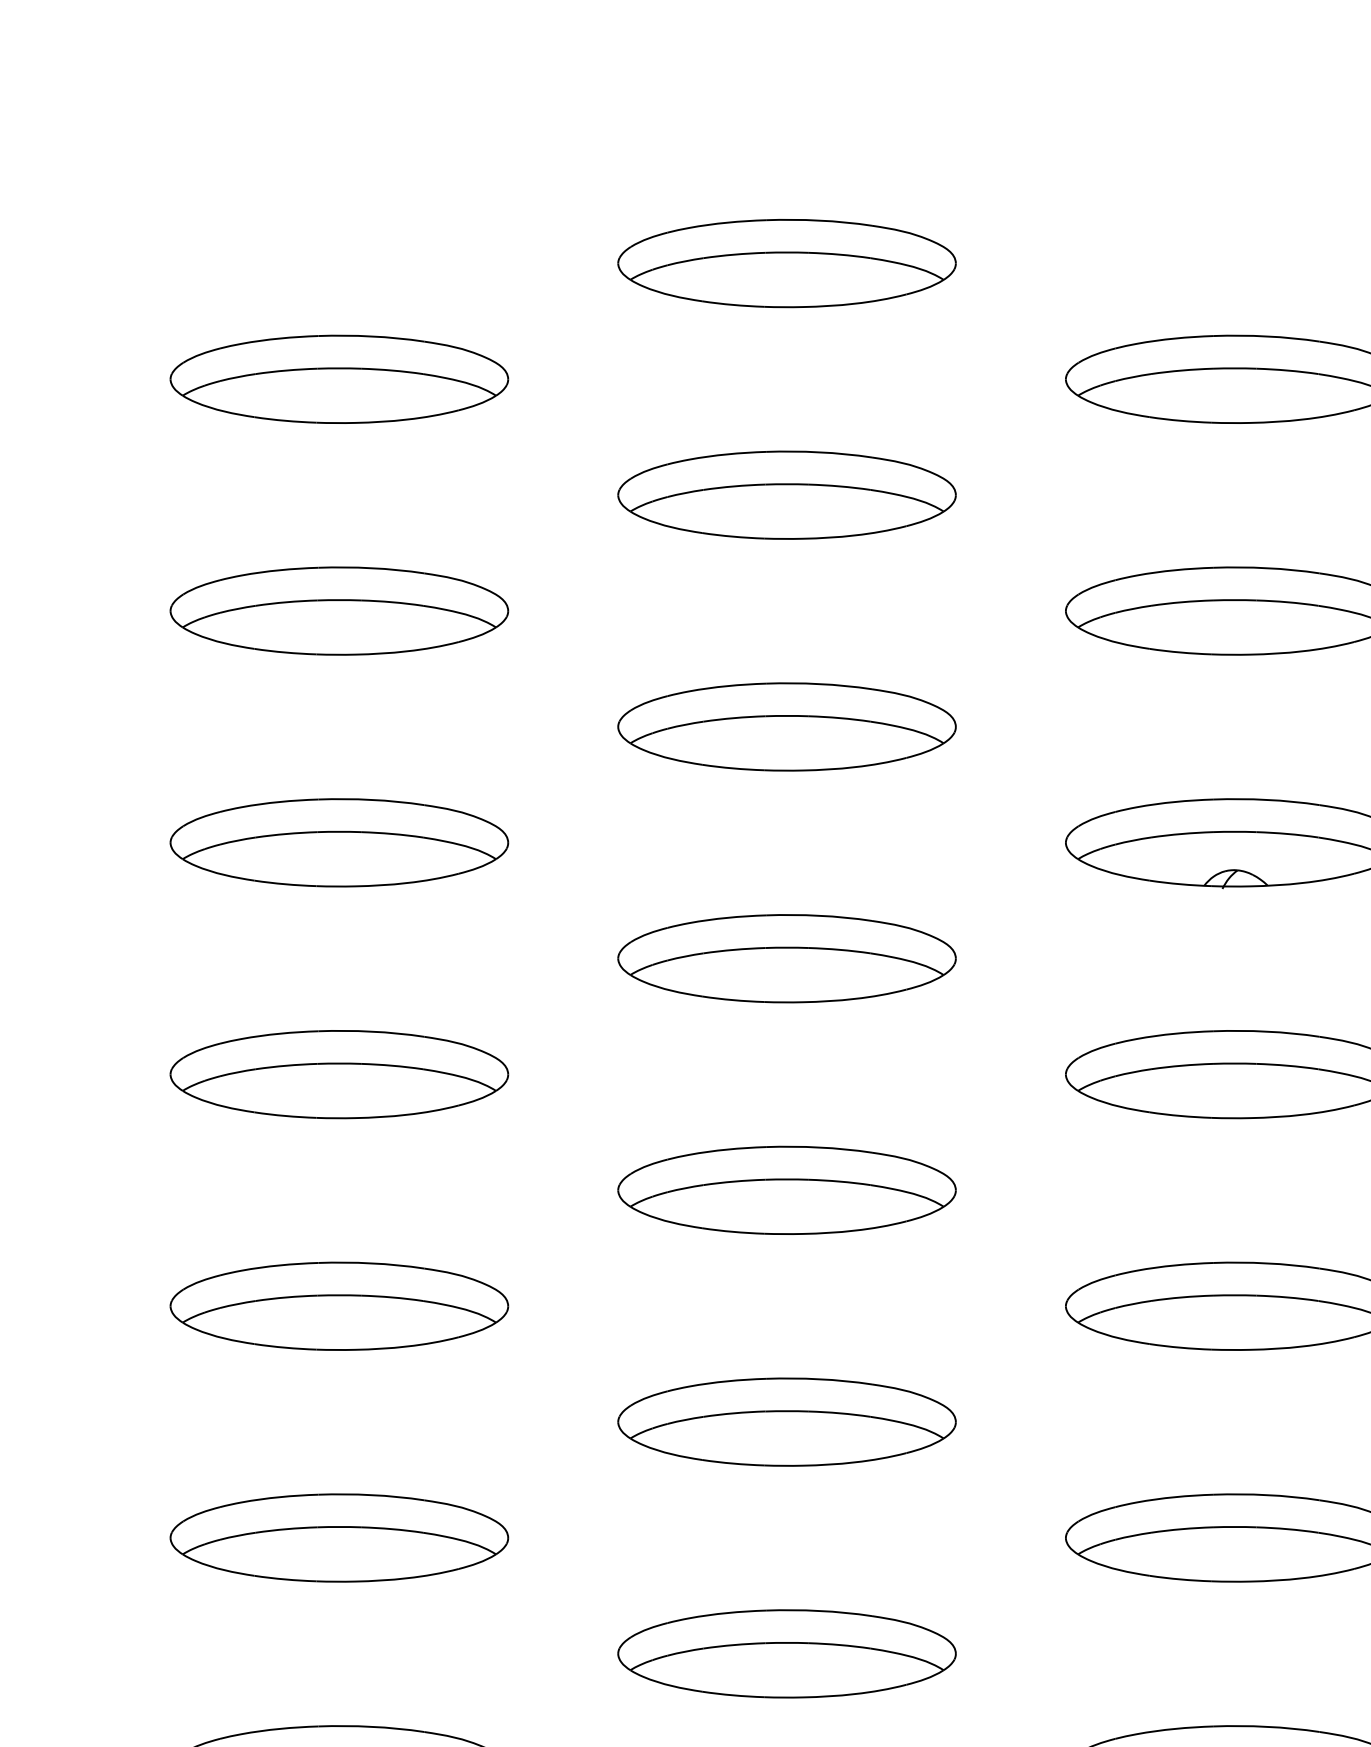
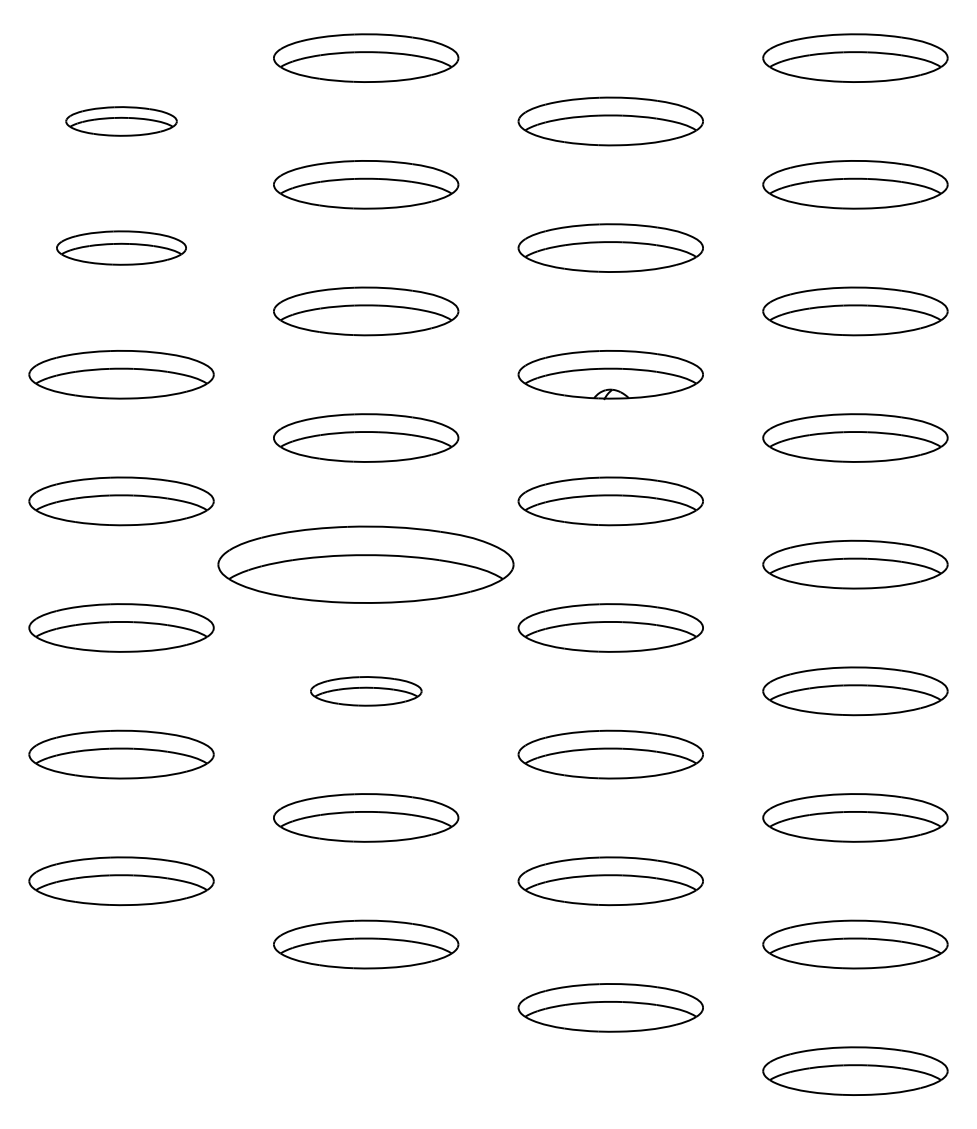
part: (339, 379) -> (121, 121), size x0.6
part: (339, 609) -> (121, 247), size x0.7
part: (787, 1190) -> (366, 564), size x1.6
part: (787, 1422) -> (366, 691), size x0.6

